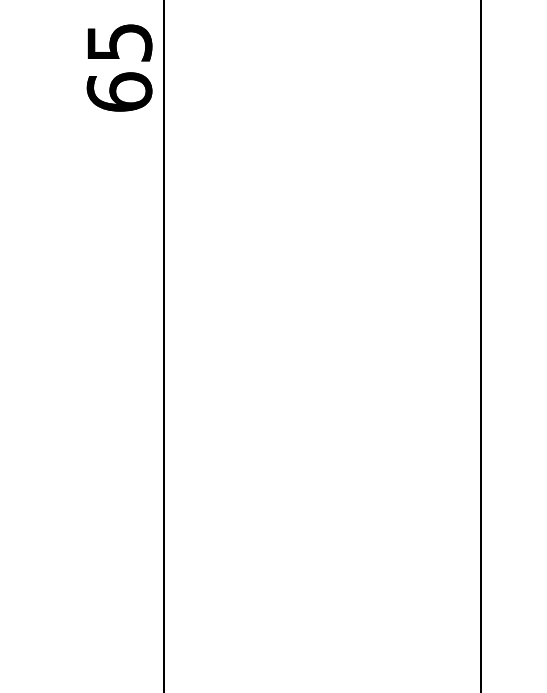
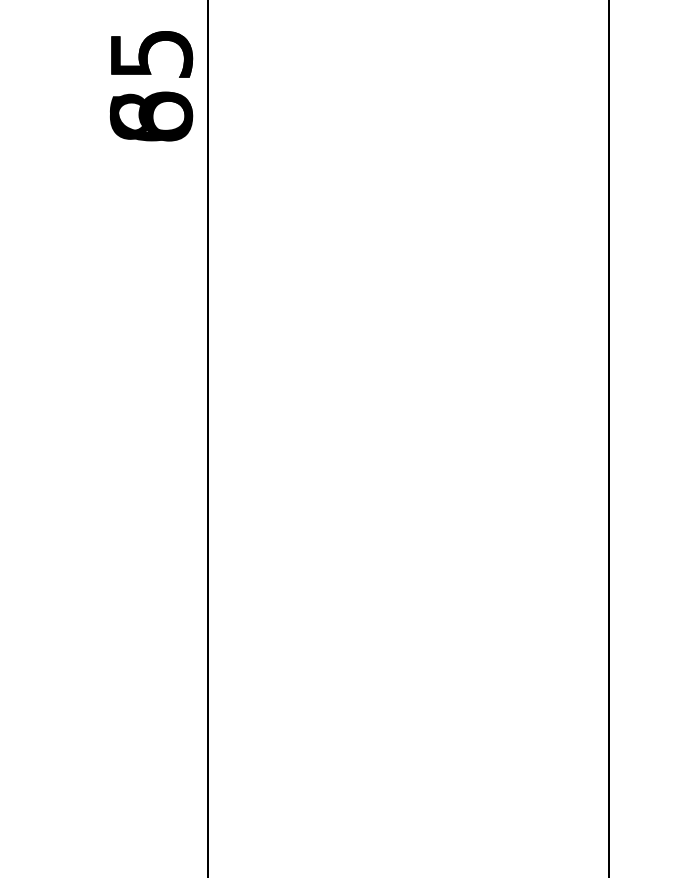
text: (119, 92) -> (151, 116), 65 -> 85

